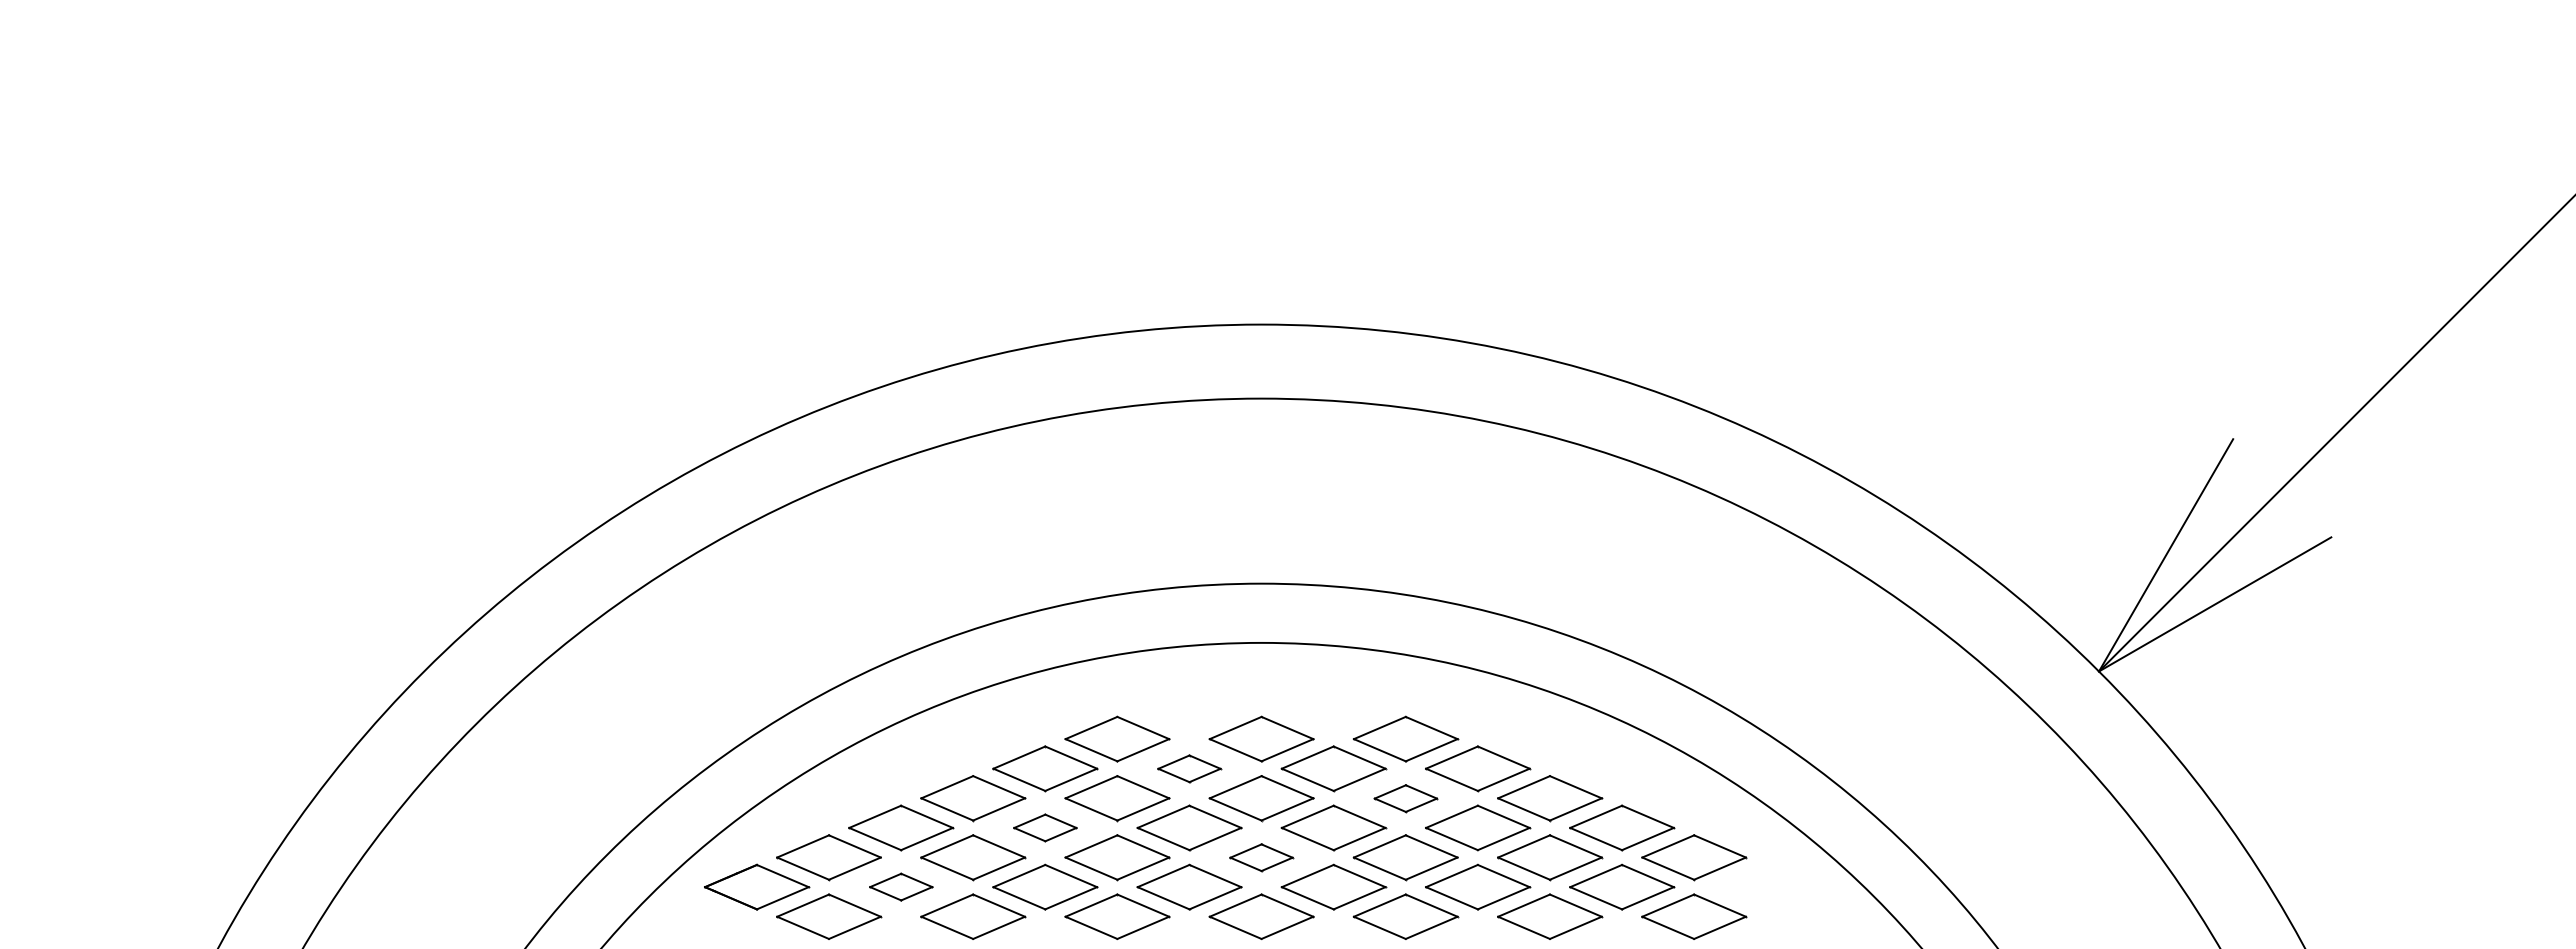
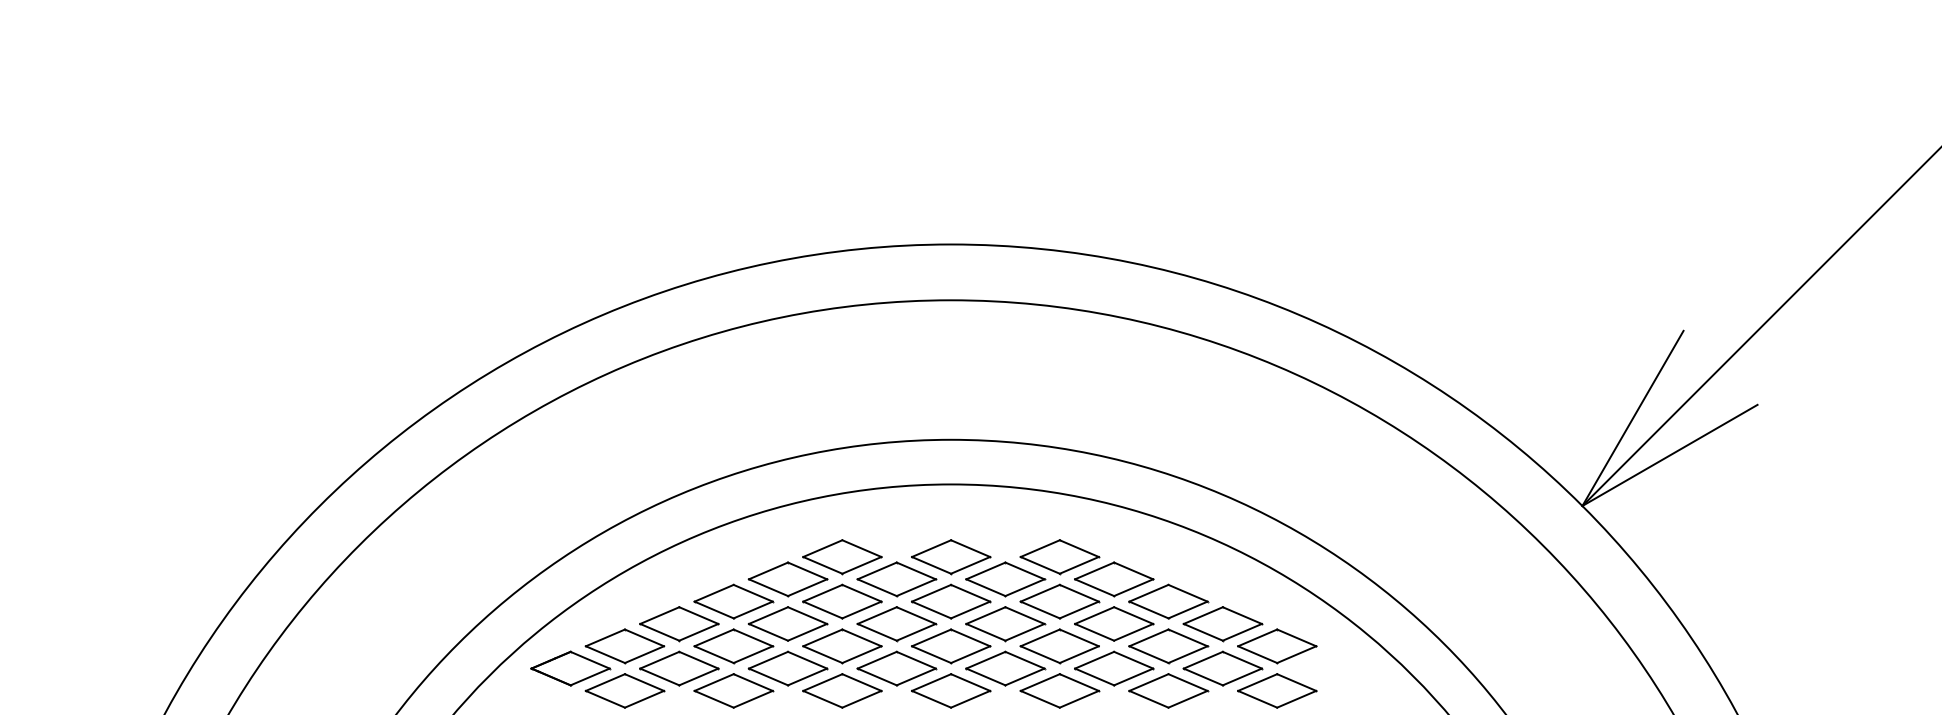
part: (1189, 768) -> (896, 579), size x1.67
part: (1405, 798) -> (1059, 601), size x1.67
part: (1045, 827) -> (788, 623), size x1.67
part: (1261, 857) -> (951, 646), size x1.67
part: (901, 886) -> (679, 668), size x1.67

